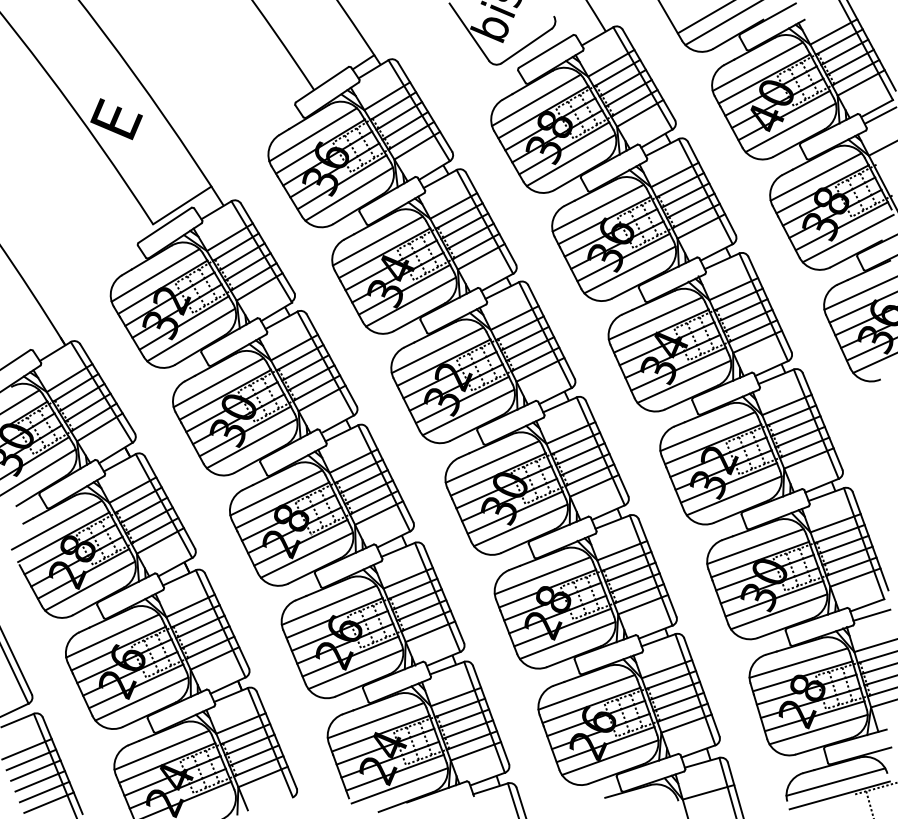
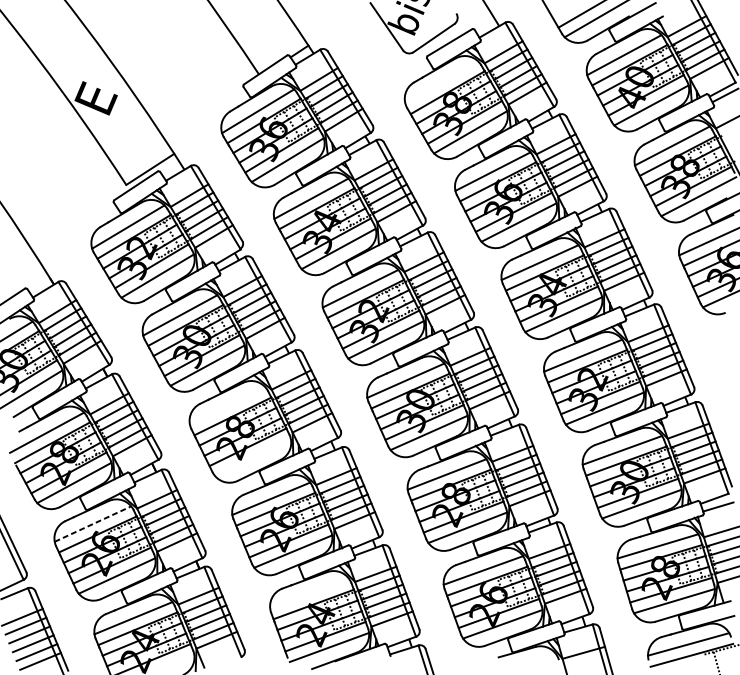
line: (536, 99) -> (442, 82), removed
line: (276, 492) -> (227, 405), removed
line: (306, 554) -> (252, 456), removed
line: (113, 635) -> (93, 523), solid -> dashed
line: (375, 720) -> (309, 593), removed

